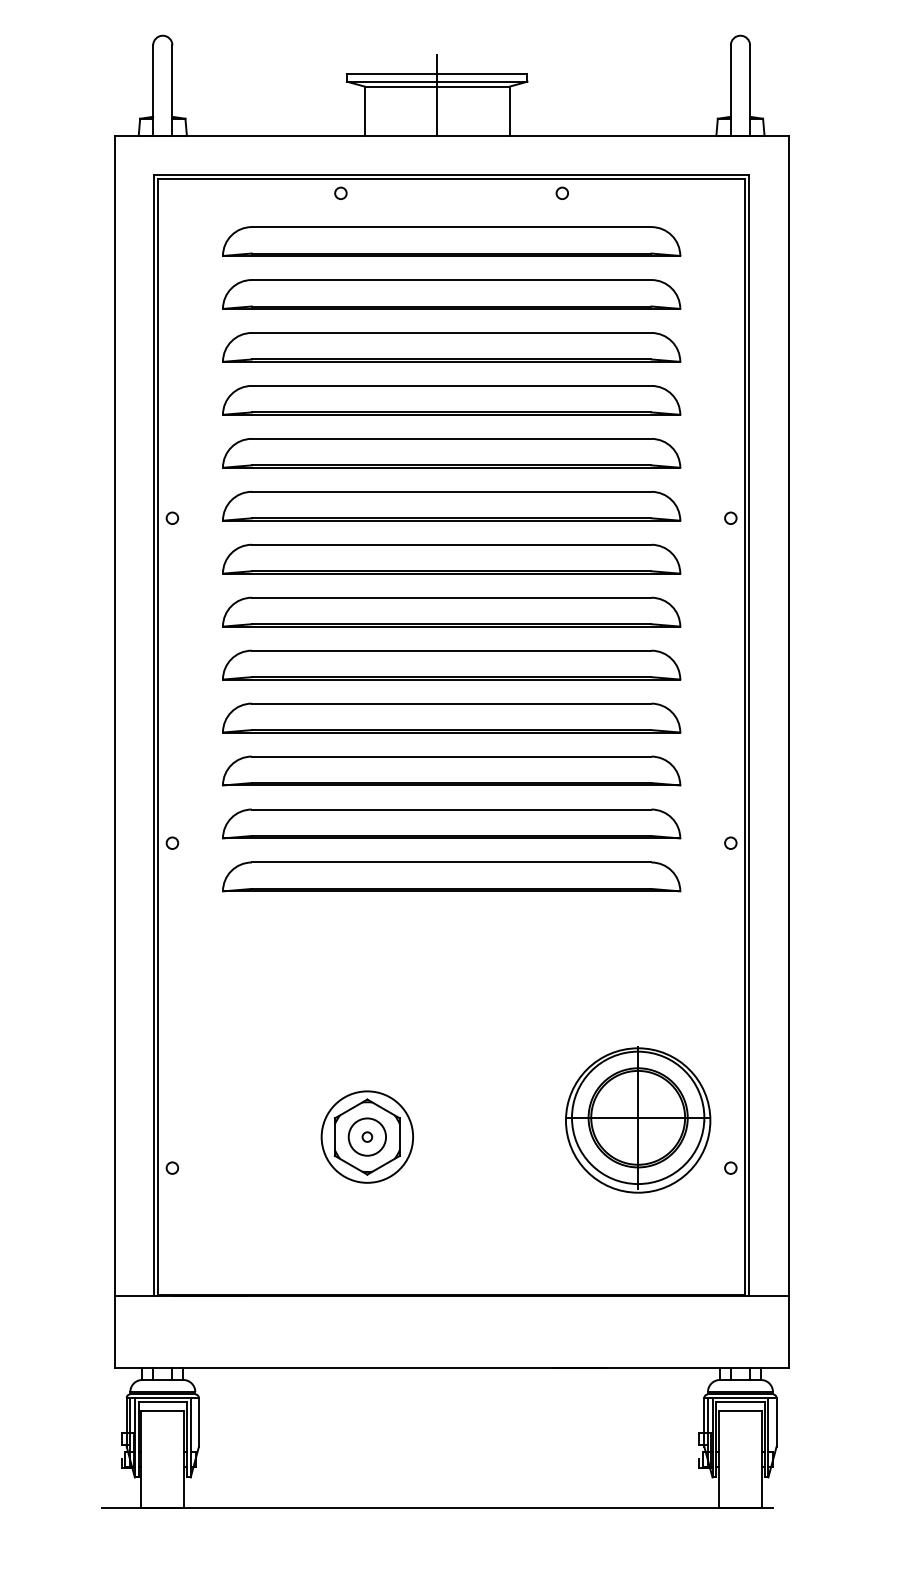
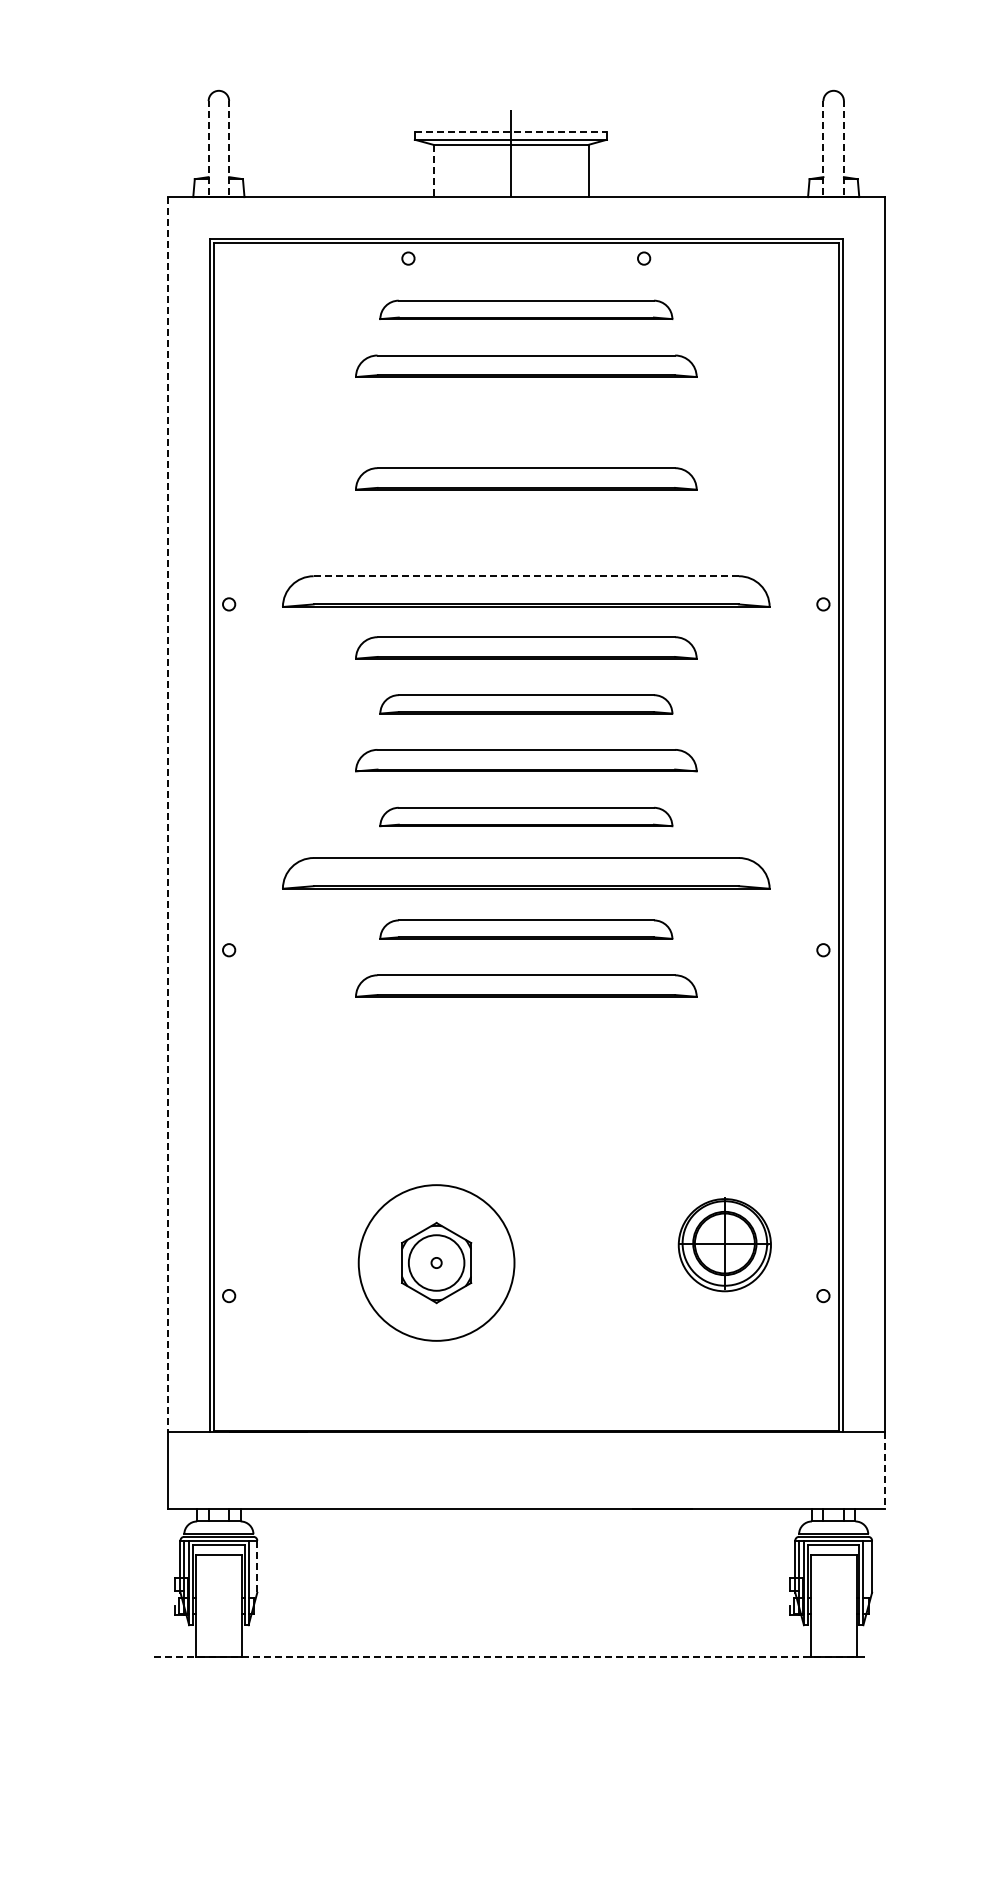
line: (437, 74) -> (511, 132), solid -> dashed
line: (153, 88) -> (208, 147), solid -> dashed
line: (172, 88) -> (229, 147), solid -> dashed
line: (730, 88) -> (823, 147), solid -> dashed
line: (749, 88) -> (843, 147), solid -> dashed
line: (364, 111) -> (433, 171), solid -> dashed
part: (451, 241) -> (526, 309), size x0.6
part: (451, 294) -> (526, 366), size x0.7
part: (451, 347) -> (526, 422), removed
part: (451, 399) -> (526, 478), size x0.7
part: (451, 453) -> (526, 535), removed
line: (451, 492) -> (526, 576), solid -> dashed
part: (451, 558) -> (526, 647), size x0.7
part: (451, 612) -> (526, 704), size x0.6
part: (451, 664) -> (526, 760), size x0.7
line: (114, 715) -> (167, 814), solid -> dashed
part: (451, 717) -> (526, 816), size x0.6
part: (451, 823) -> (526, 929), size x0.6
part: (451, 876) -> (526, 985), size x0.7
part: (637, 1119) -> (724, 1244), size x0.6
circle: (367, 1136) -> (436, 1262), size x1.4
circle: (367, 1136) -> (436, 1262), size x1.6
line: (788, 1332) -> (884, 1470), solid -> dashed
line: (199, 1423) -> (257, 1567), solid -> dashed
line: (437, 1507) -> (511, 1657), solid -> dashed

